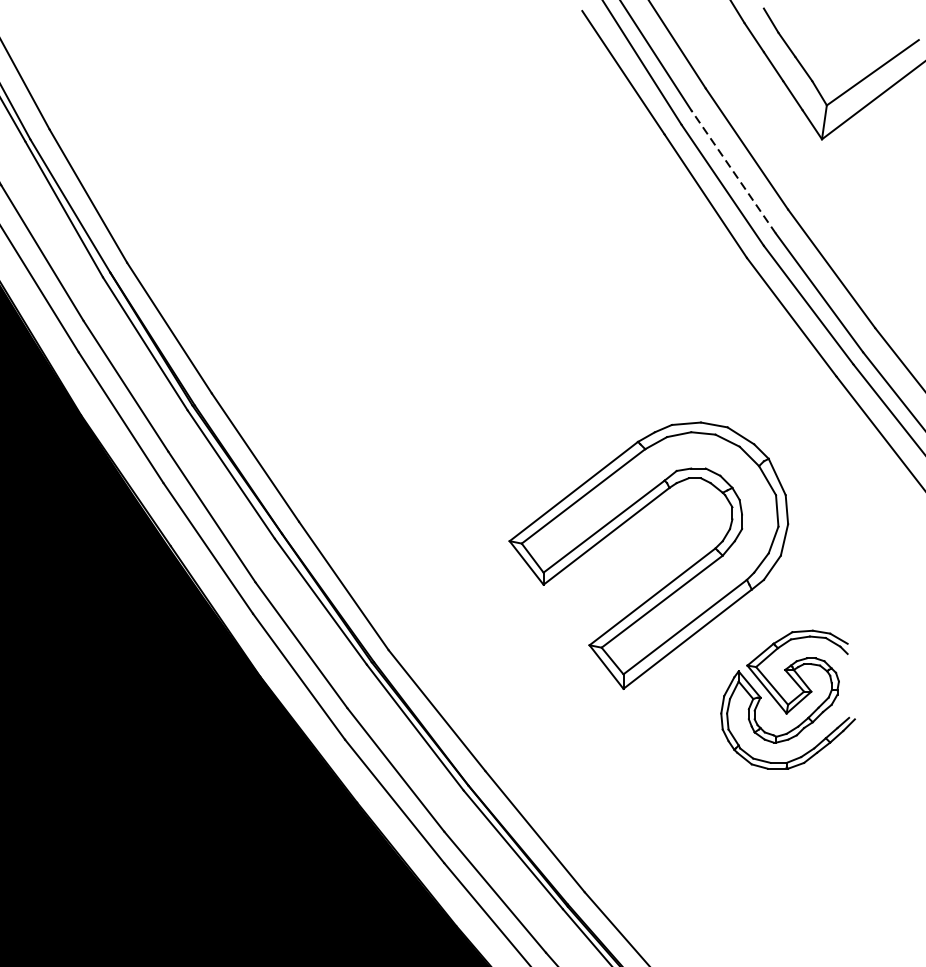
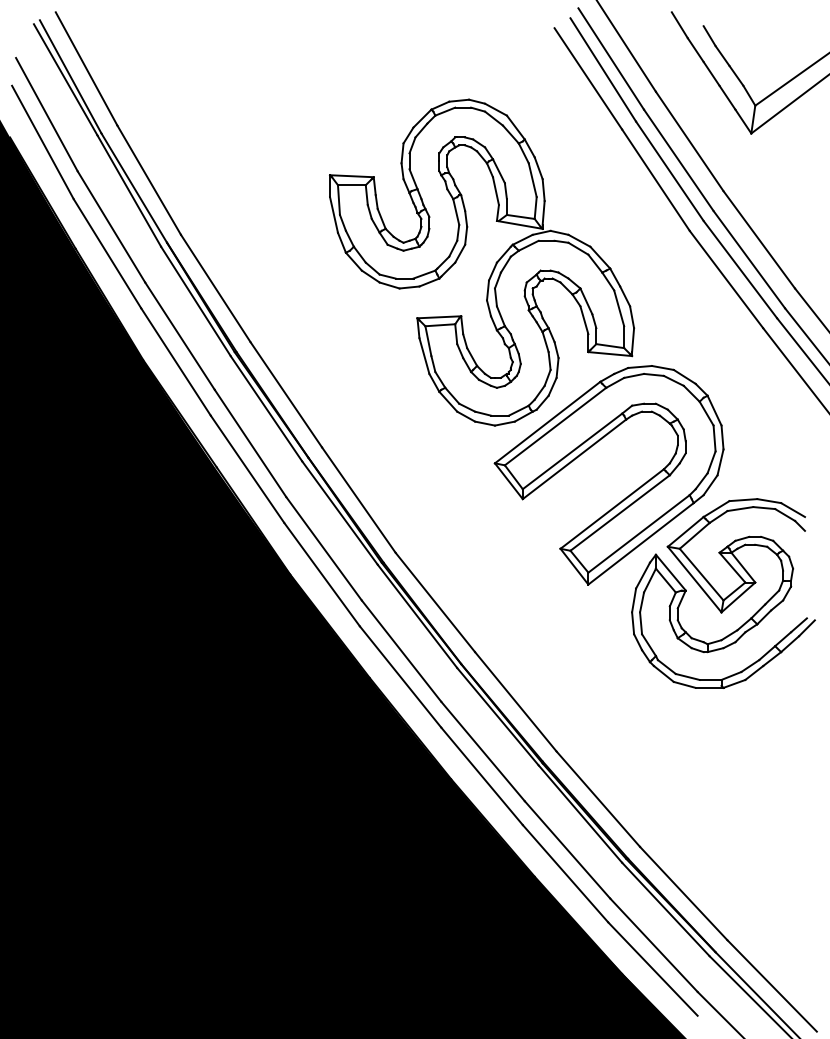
line: (733, 170) -> (678, 159), dashed -> solid
part: (507, 302) -> (493, 267), added
part: (788, 699) -> (723, 593), size x1.67

